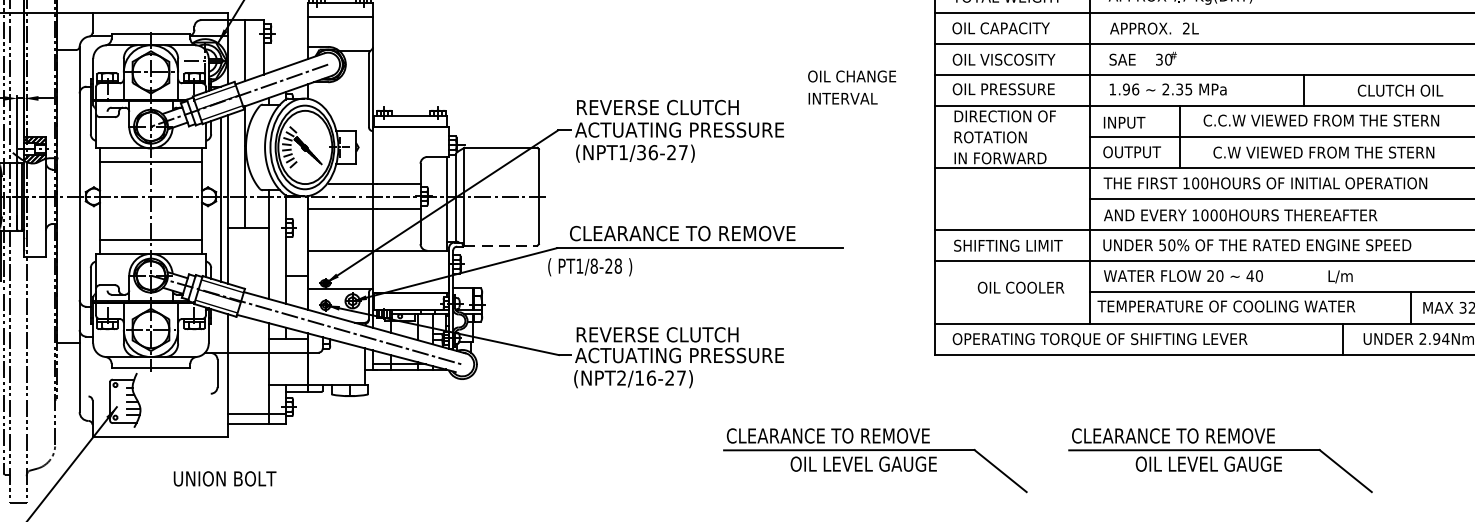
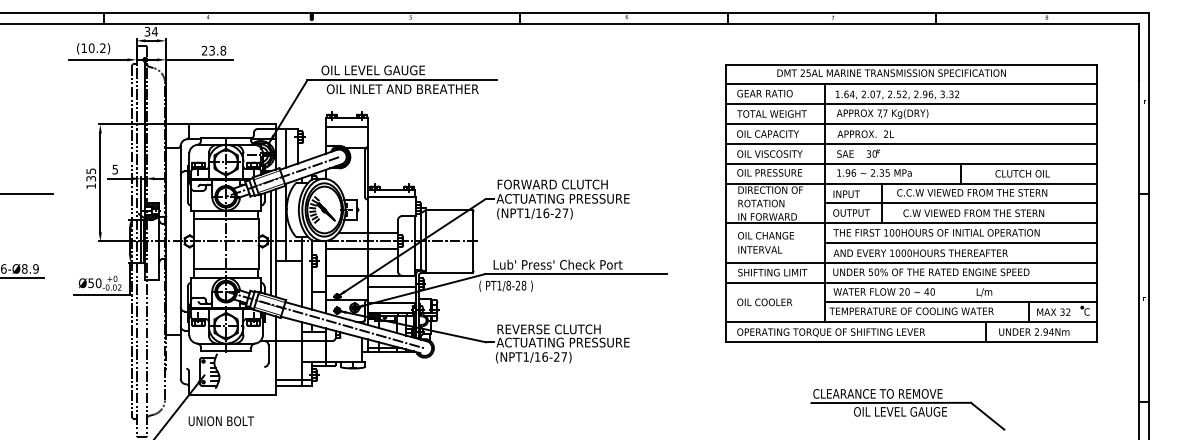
text: (851, 87) -> (765, 242), moved
text: (664, 107) -> (553, 184), REVERSE CLUTCH -> FORWARD CLUTCH
text: (640, 152) -> (538, 213), (NPT1/36-27) -> (NPT1/16-27)
text: (681, 232) -> (564, 264), CLEARANCE TO REMOVE -> Lub' Press' Check Port
line: (501, 245) -> (449, 272), dashed -> solid
line: (410, 269) -> (391, 287), added
text: (1020, 287) -> (764, 302), moved
text: (620, 377) -> (525, 356), (NPT2/16-27) -> (NPT1/16-27)
part: (874, 460) -> (687, 409), removed
text: (223, 479) -> (220, 421), moved

